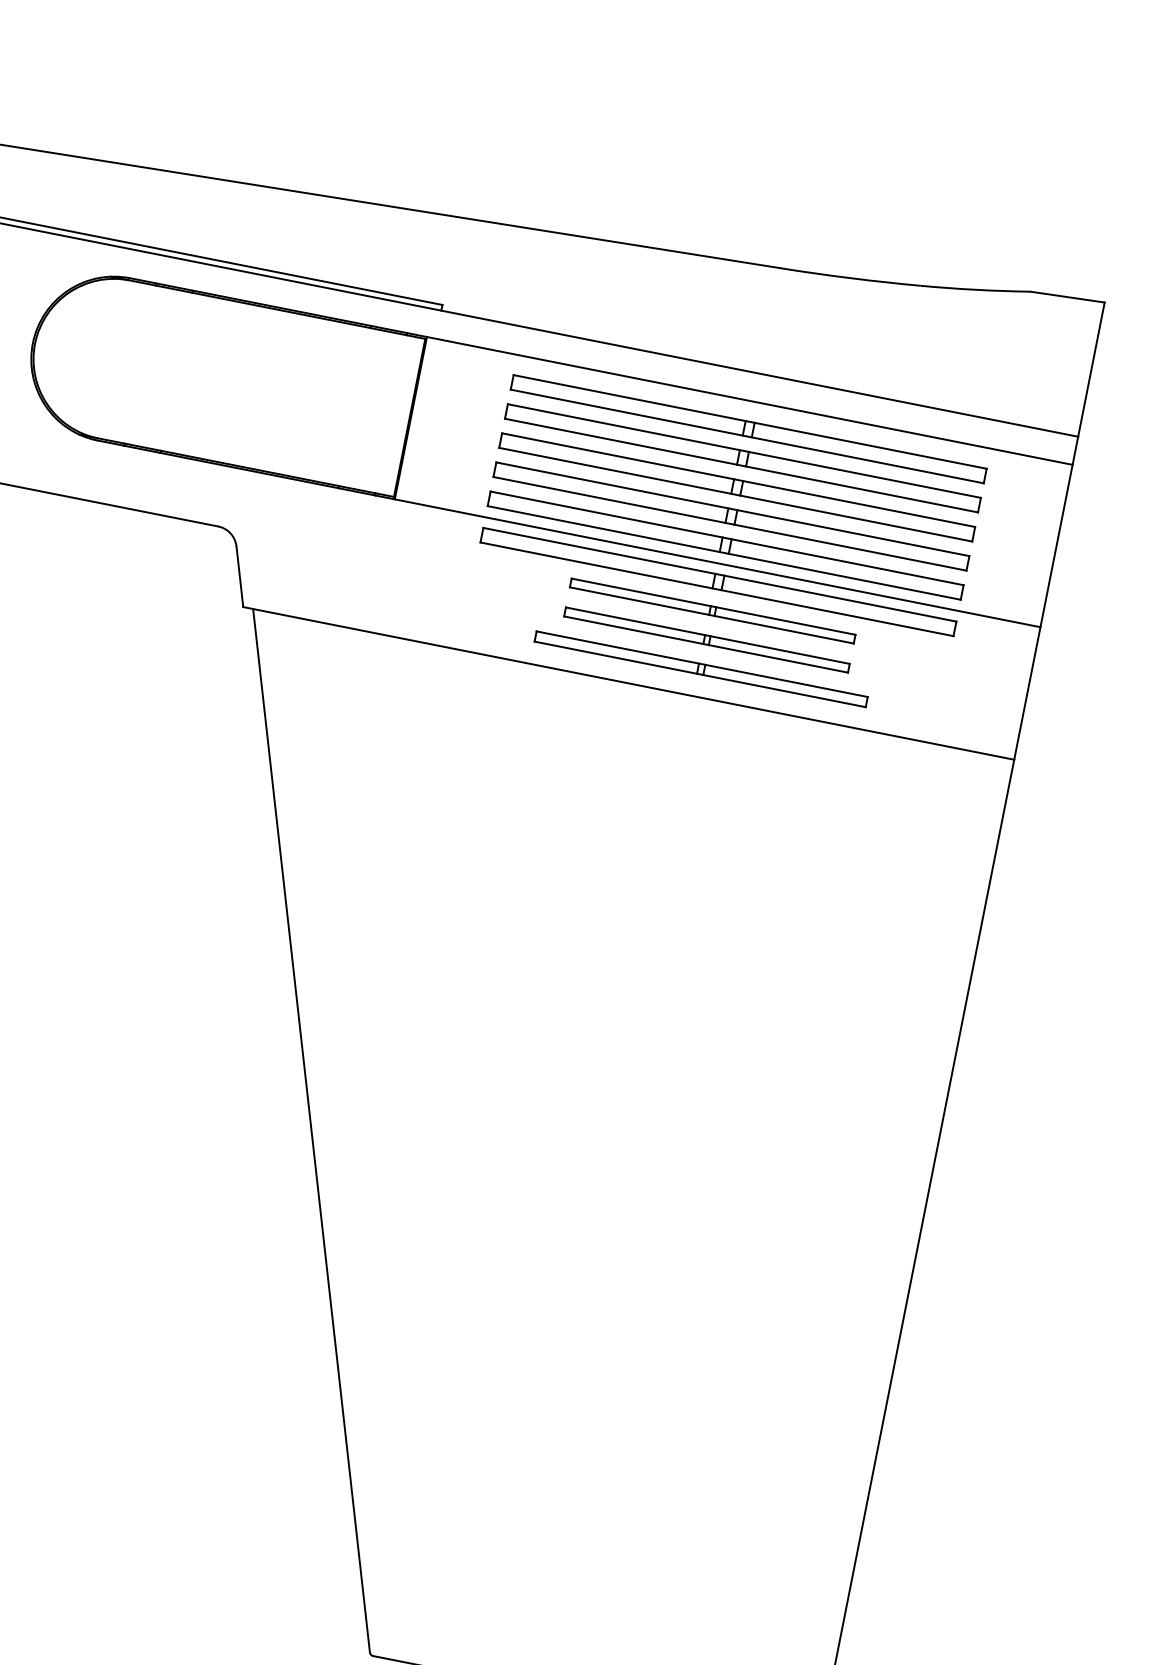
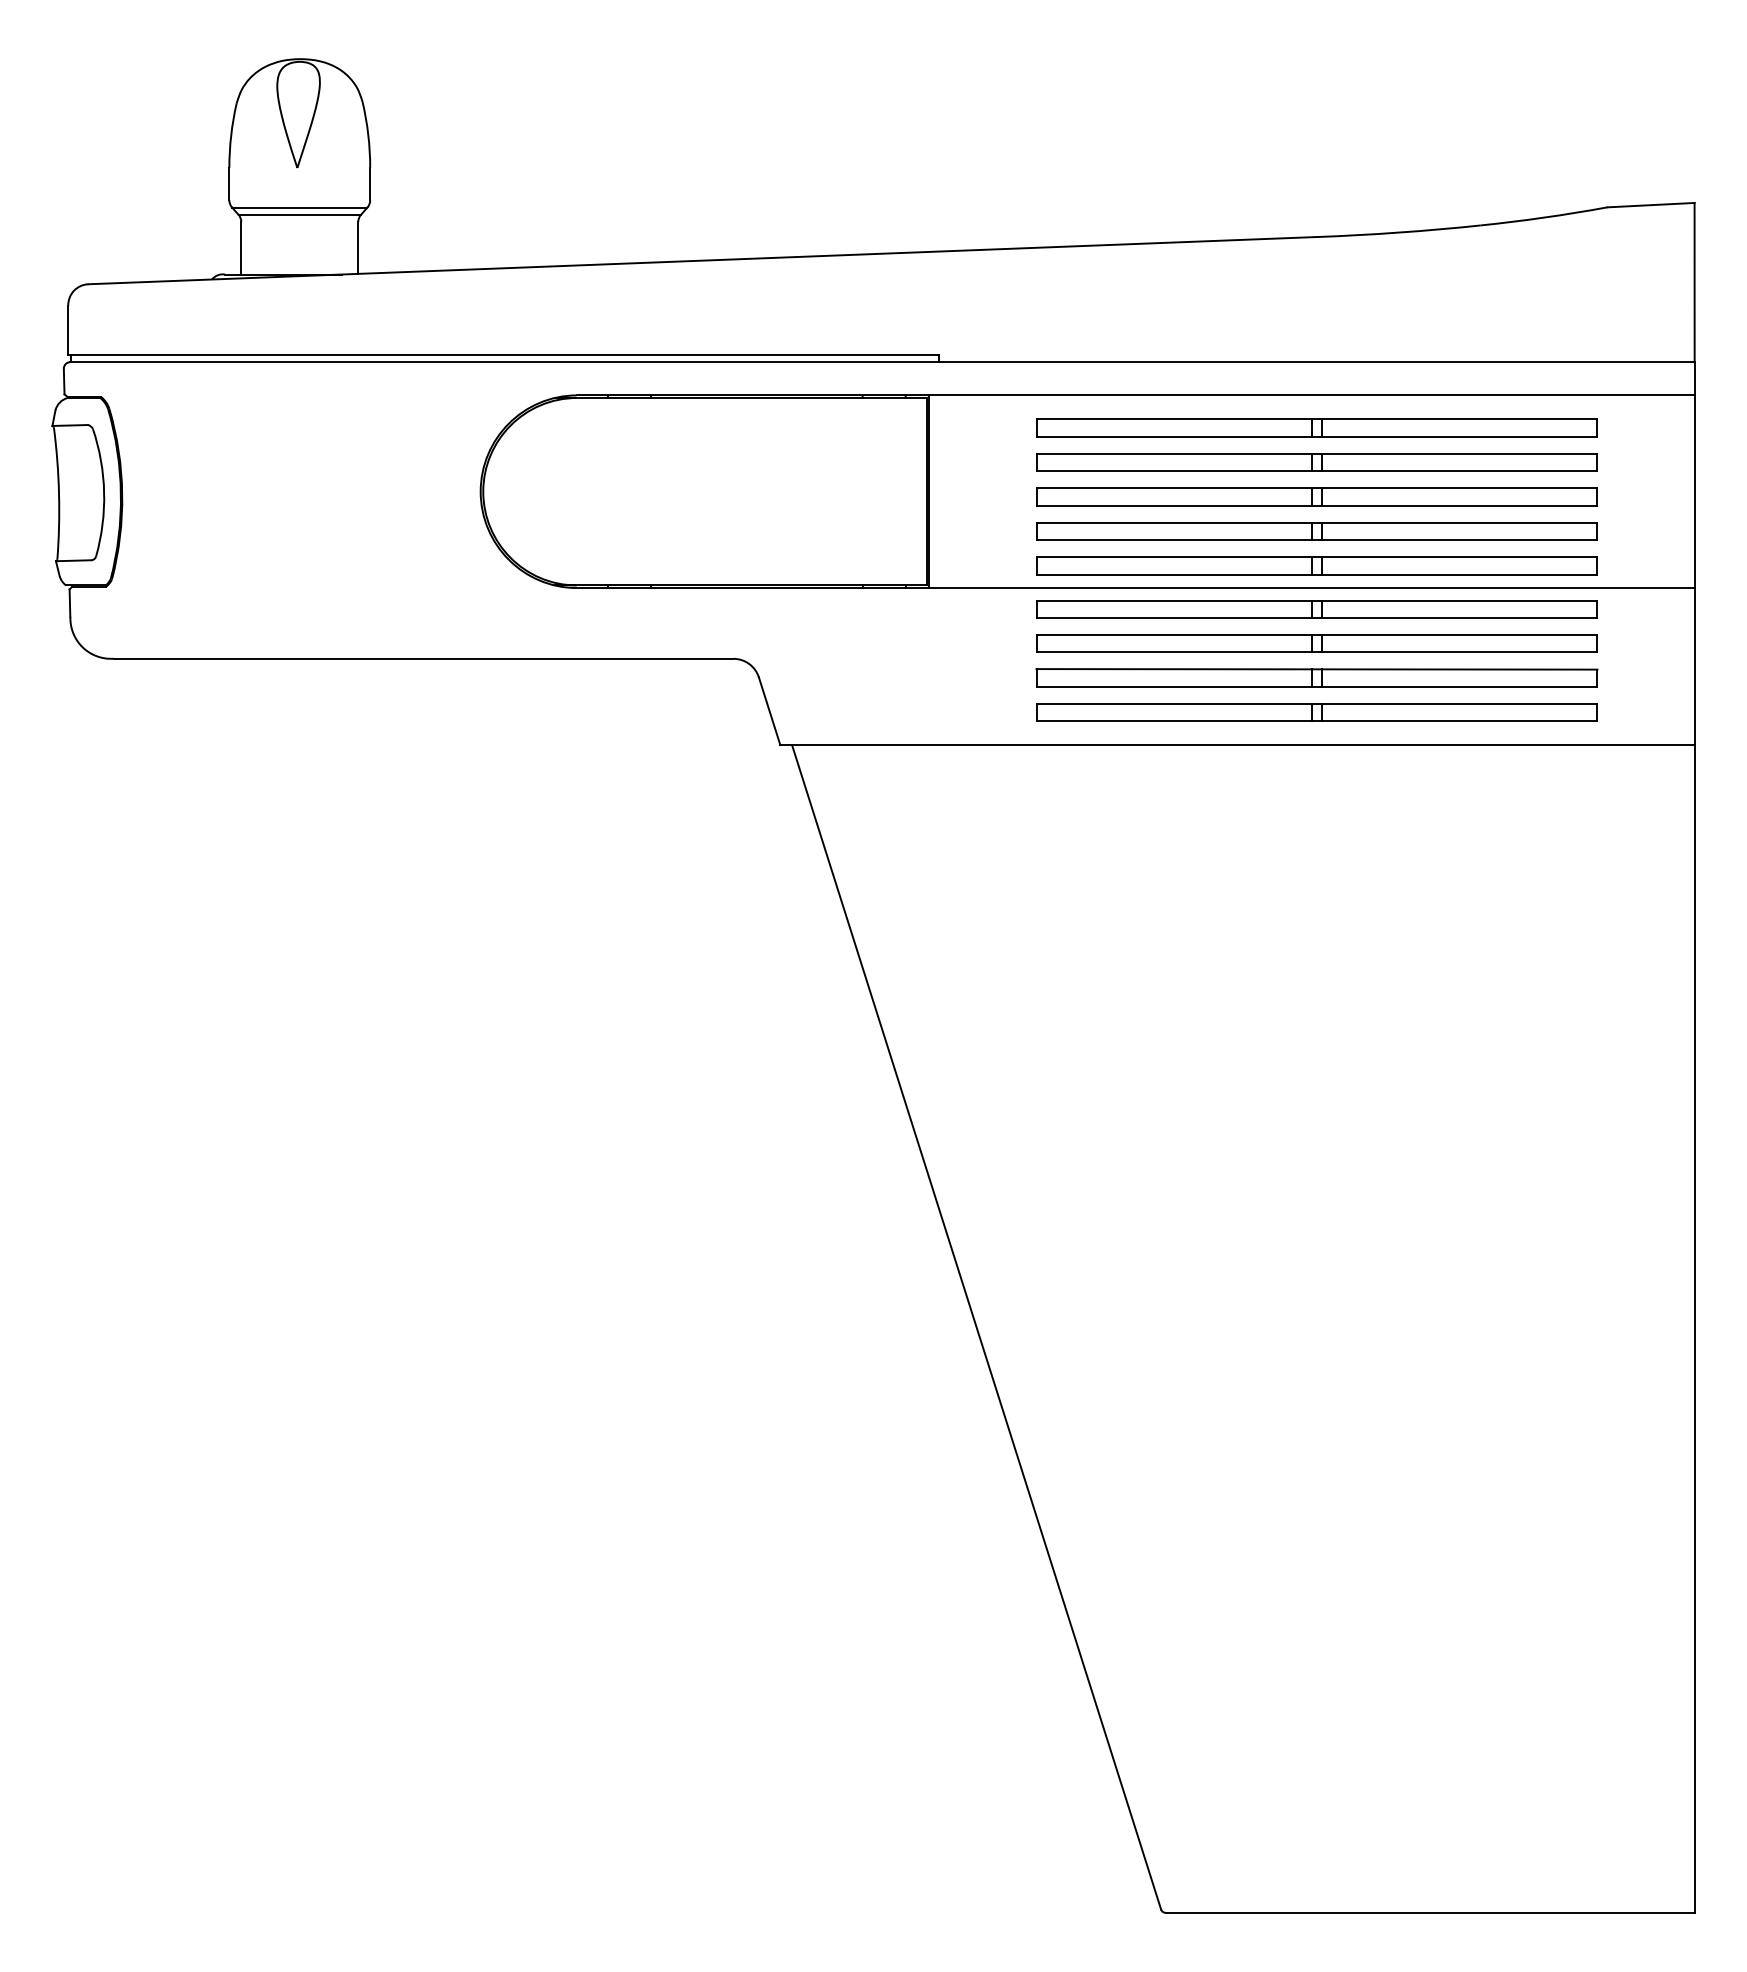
part: (712, 610) -> (1316, 643), size x1.67
part: (706, 639) -> (1316, 677), size x1.67
part: (700, 669) -> (1316, 712), size x1.43

